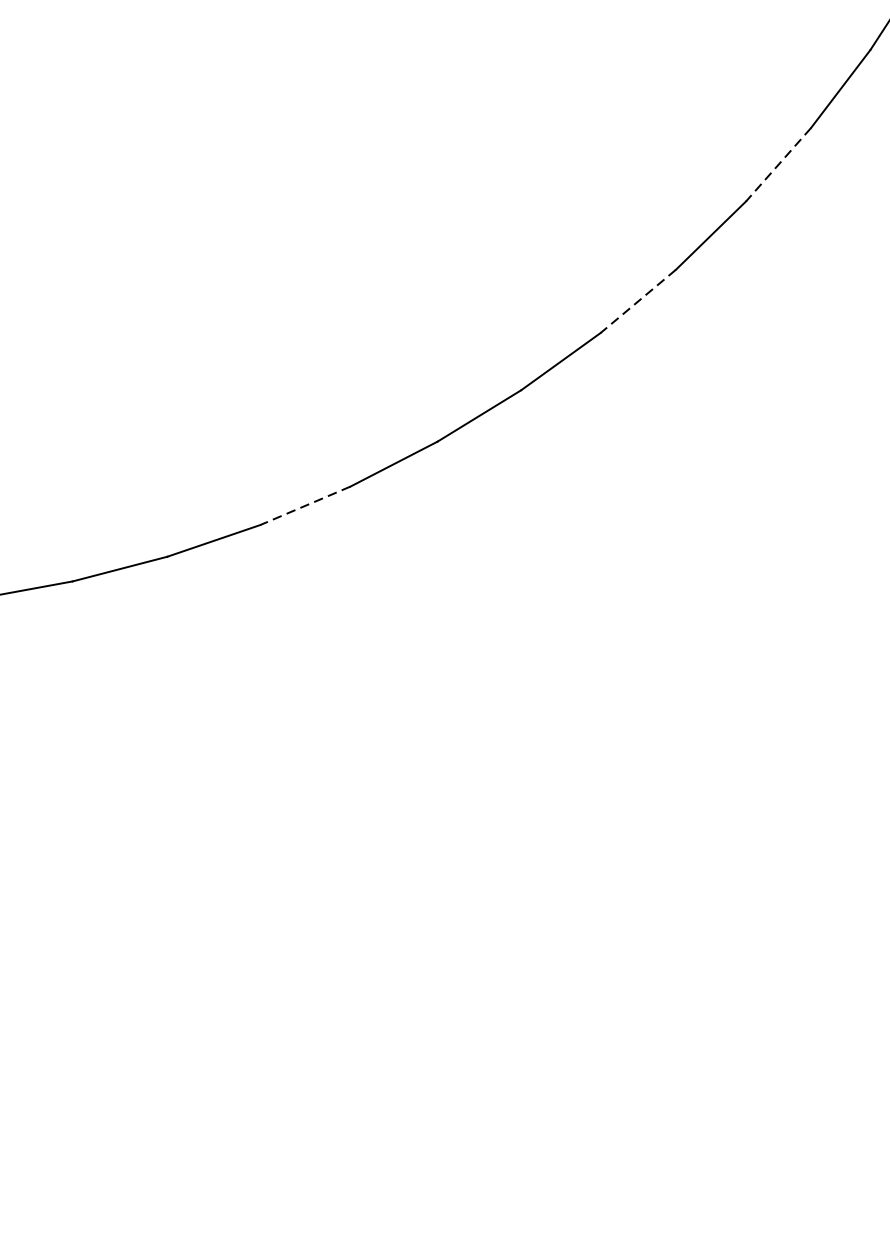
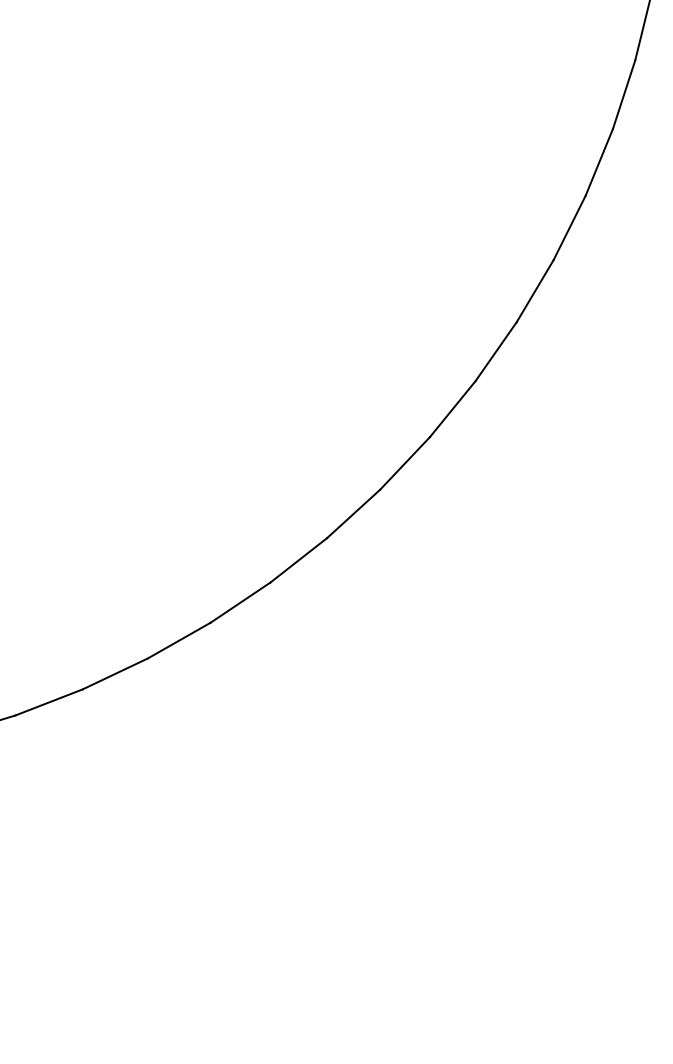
line: (777, 164) -> (534, 291), dashed -> solid
line: (637, 301) -> (452, 409), dashed -> solid
line: (303, 506) -> (239, 603), dashed -> solid

